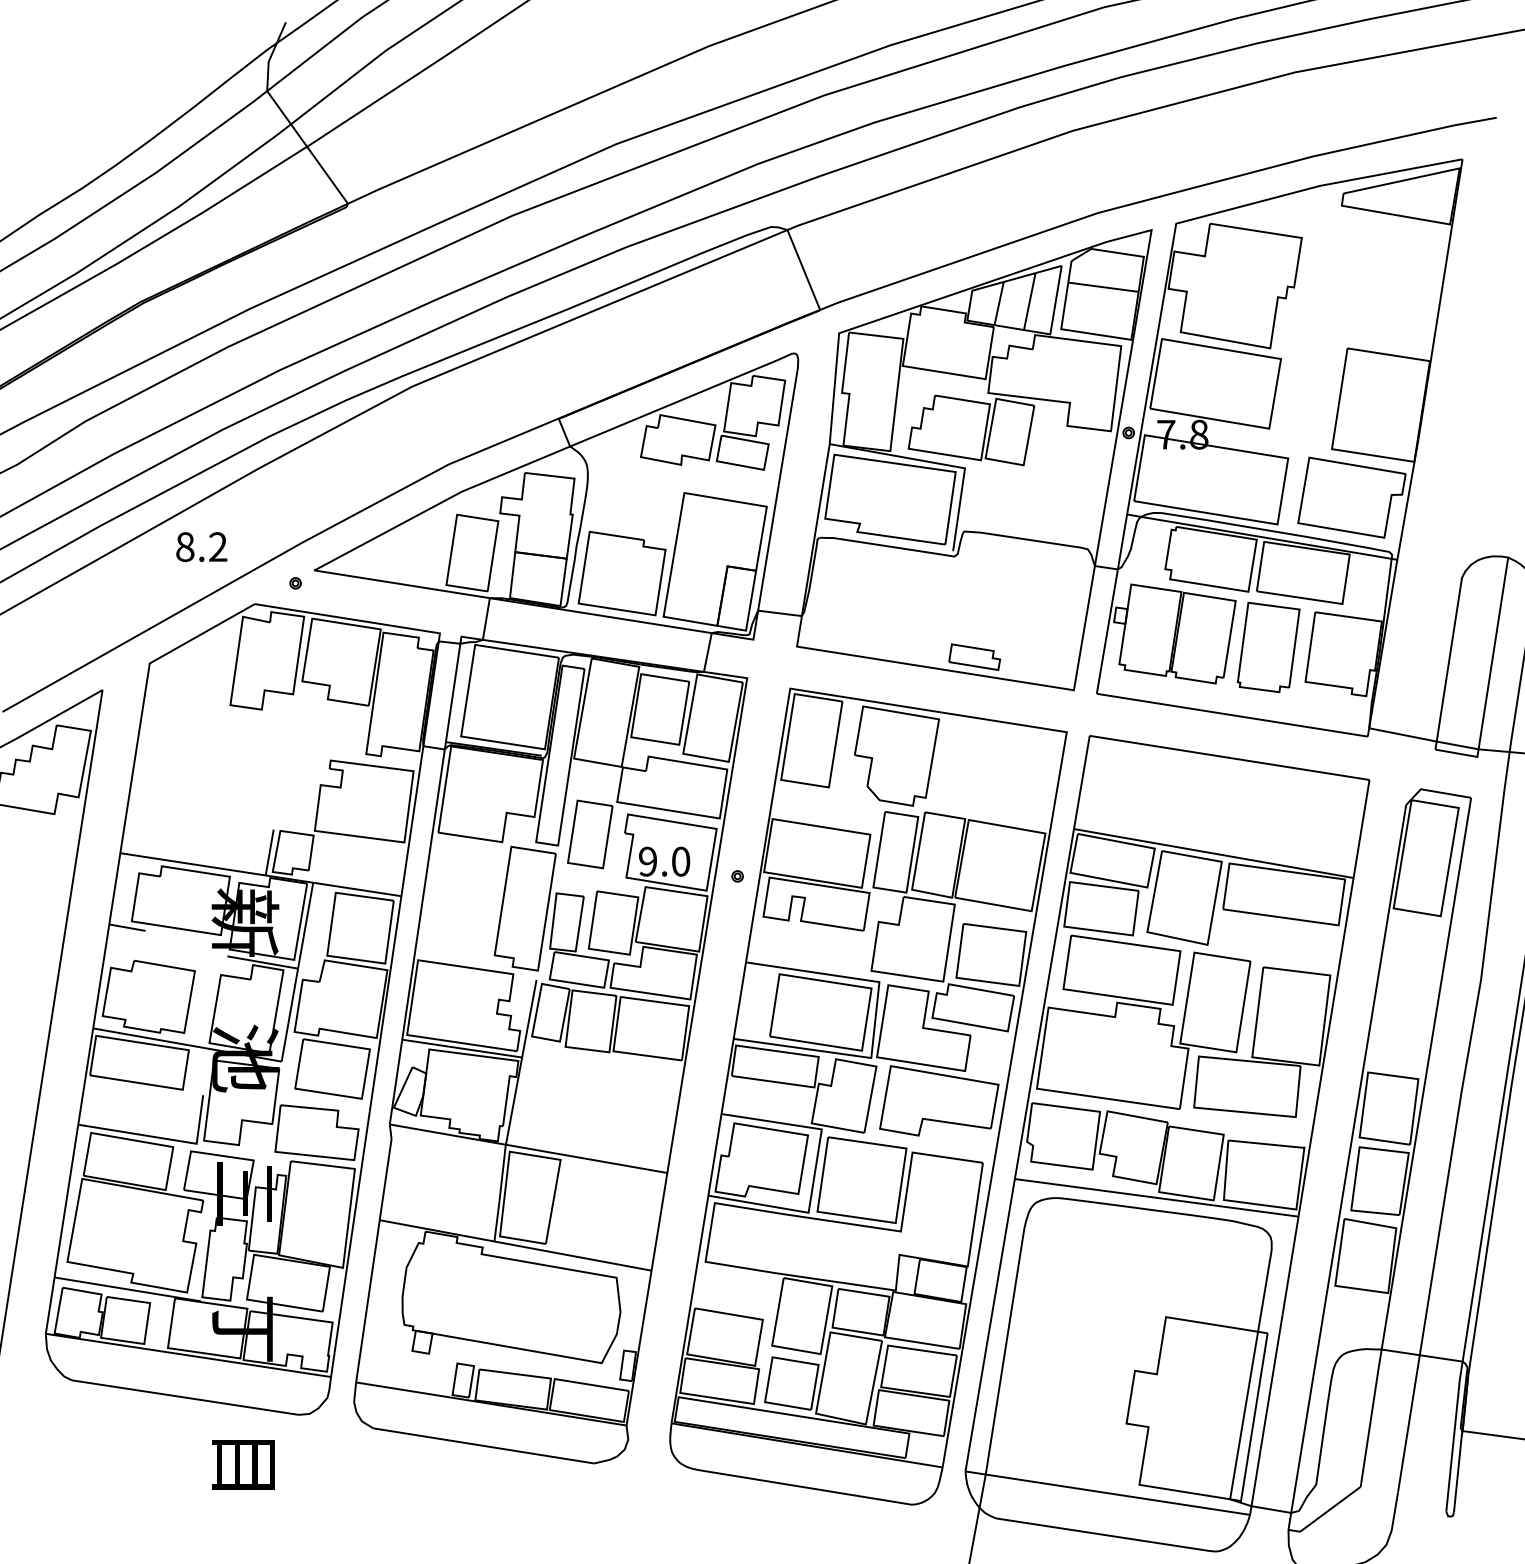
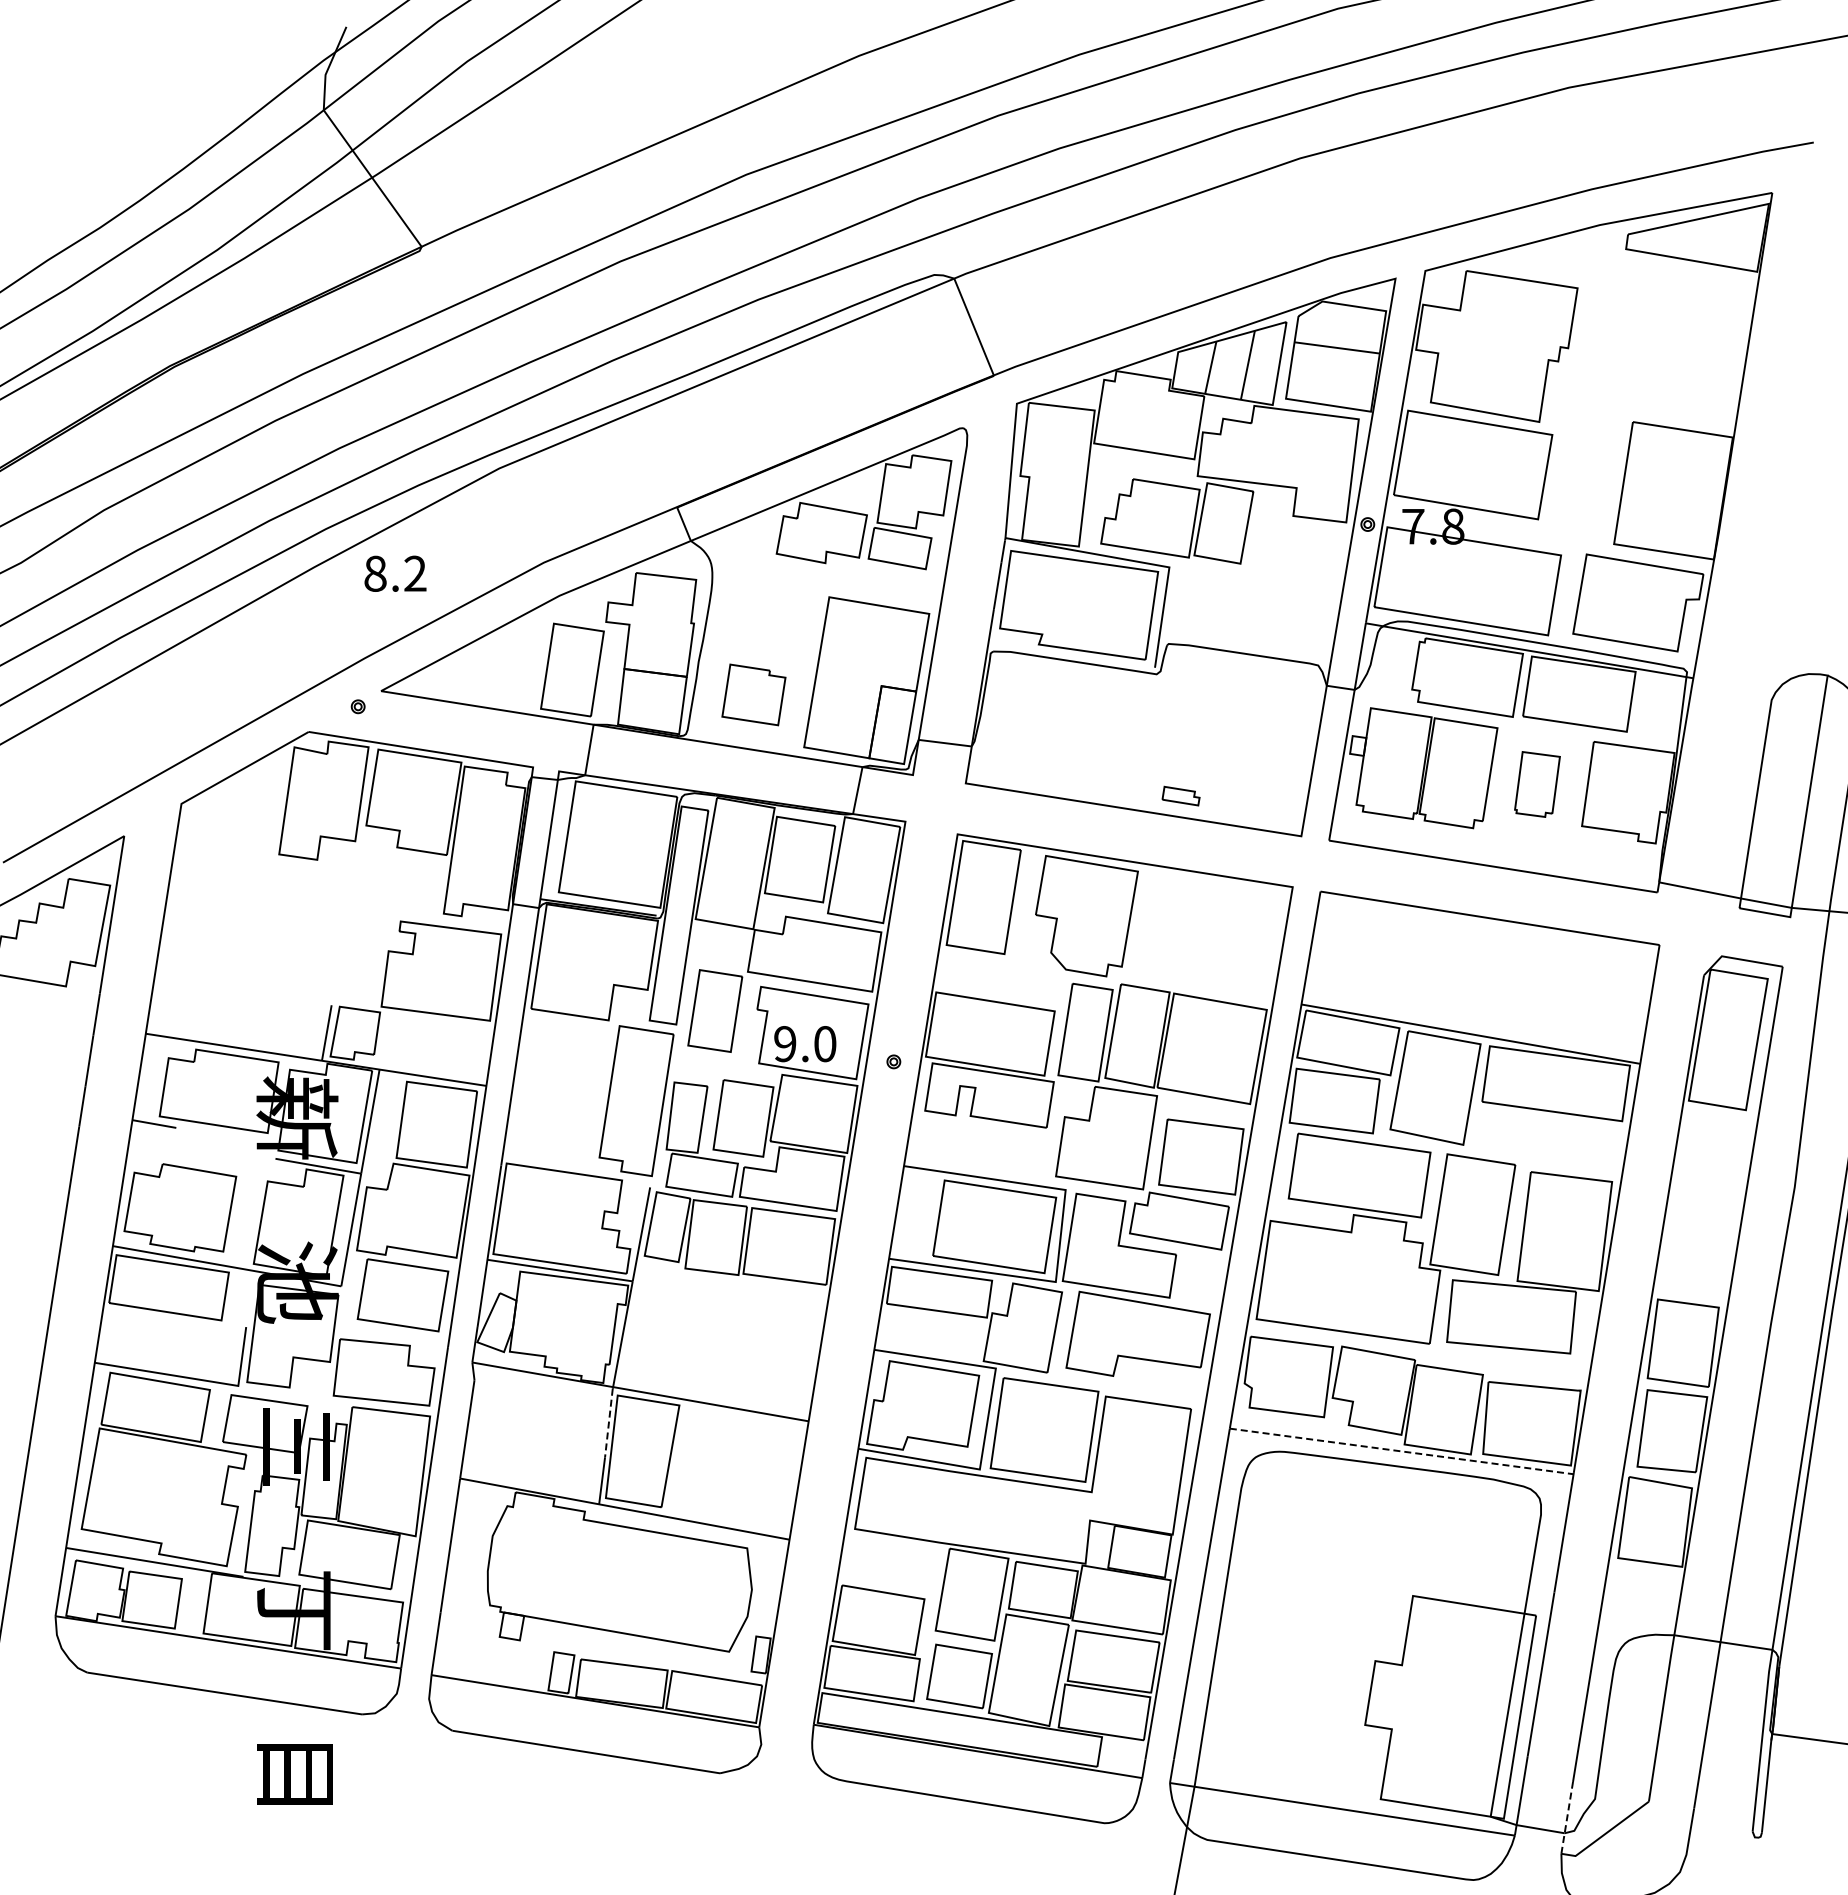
text: (201, 546) -> (395, 573), moved
part: (621, 573) -> (753, 694), size x0.6
part: (1268, 647) -> (1537, 784), size x0.6
part: (974, 656) -> (1180, 795), size x0.6
line: (502, 1174) -> (608, 1423), solid -> dashed
line: (1157, 1197) -> (1402, 1451), solid -> dashed
line: (1293, 1500) -> (1567, 1818), solid -> dashed

